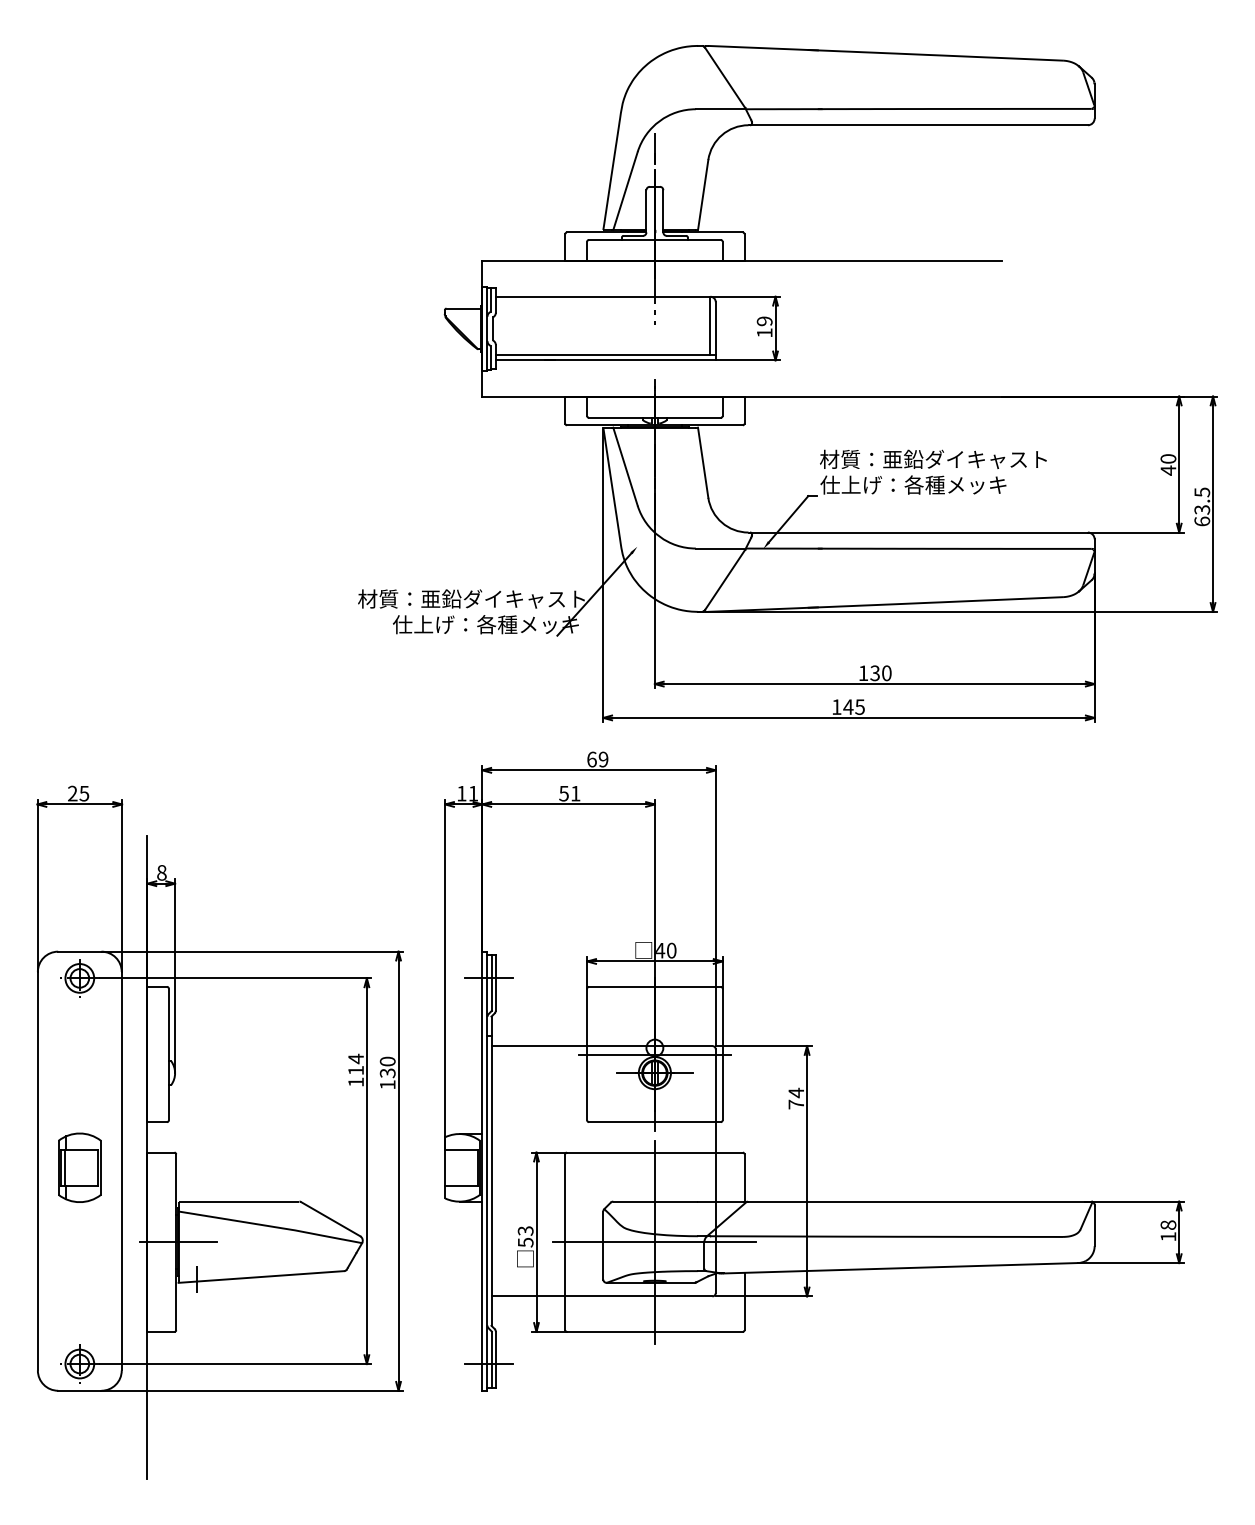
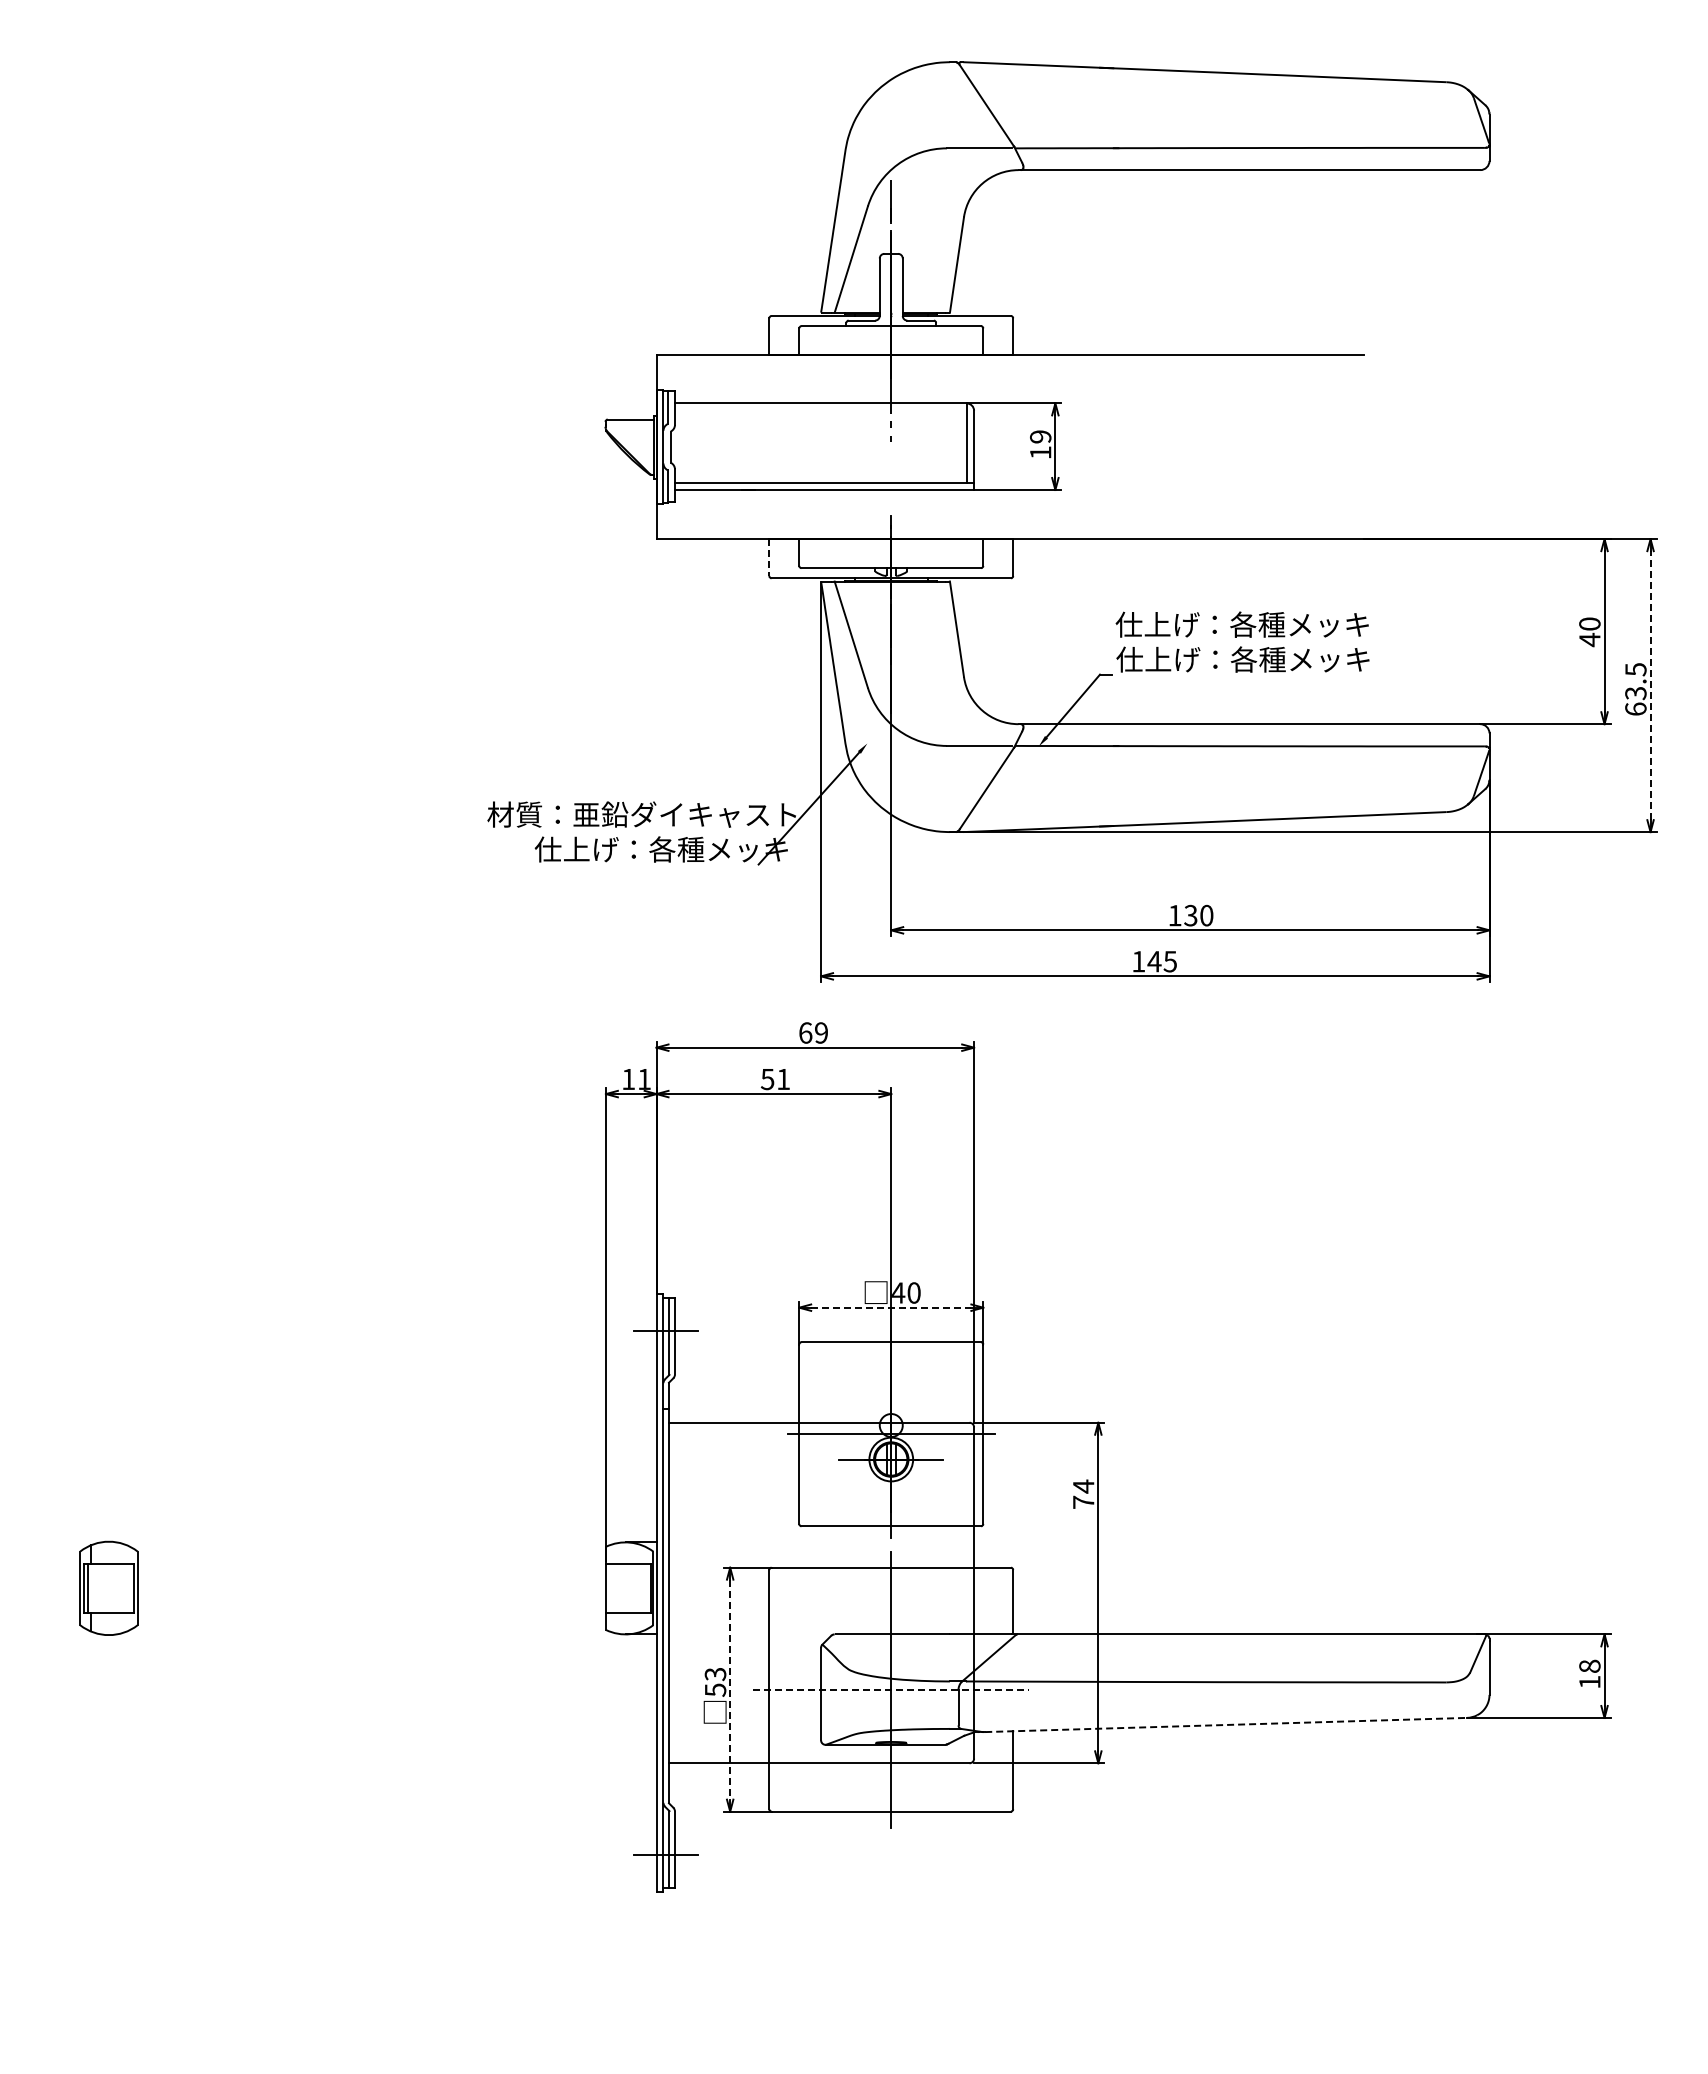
line: (565, 410) -> (769, 558), solid -> dashed
text: (932, 459) -> (1269, 624), 材質：亜鉛ダイキャスト -> 仕上げ：各種メッキ
line: (1213, 504) -> (1650, 685), solid -> dashed
line: (655, 961) -> (891, 1307), solid -> dashed
part: (219, 1132) -> (299, 1540), removed
line: (536, 1242) -> (730, 1689), solid -> dashed
line: (655, 1242) -> (891, 1689), solid -> dashed
line: (901, 1267) -> (1226, 1724), solid -> dashed

